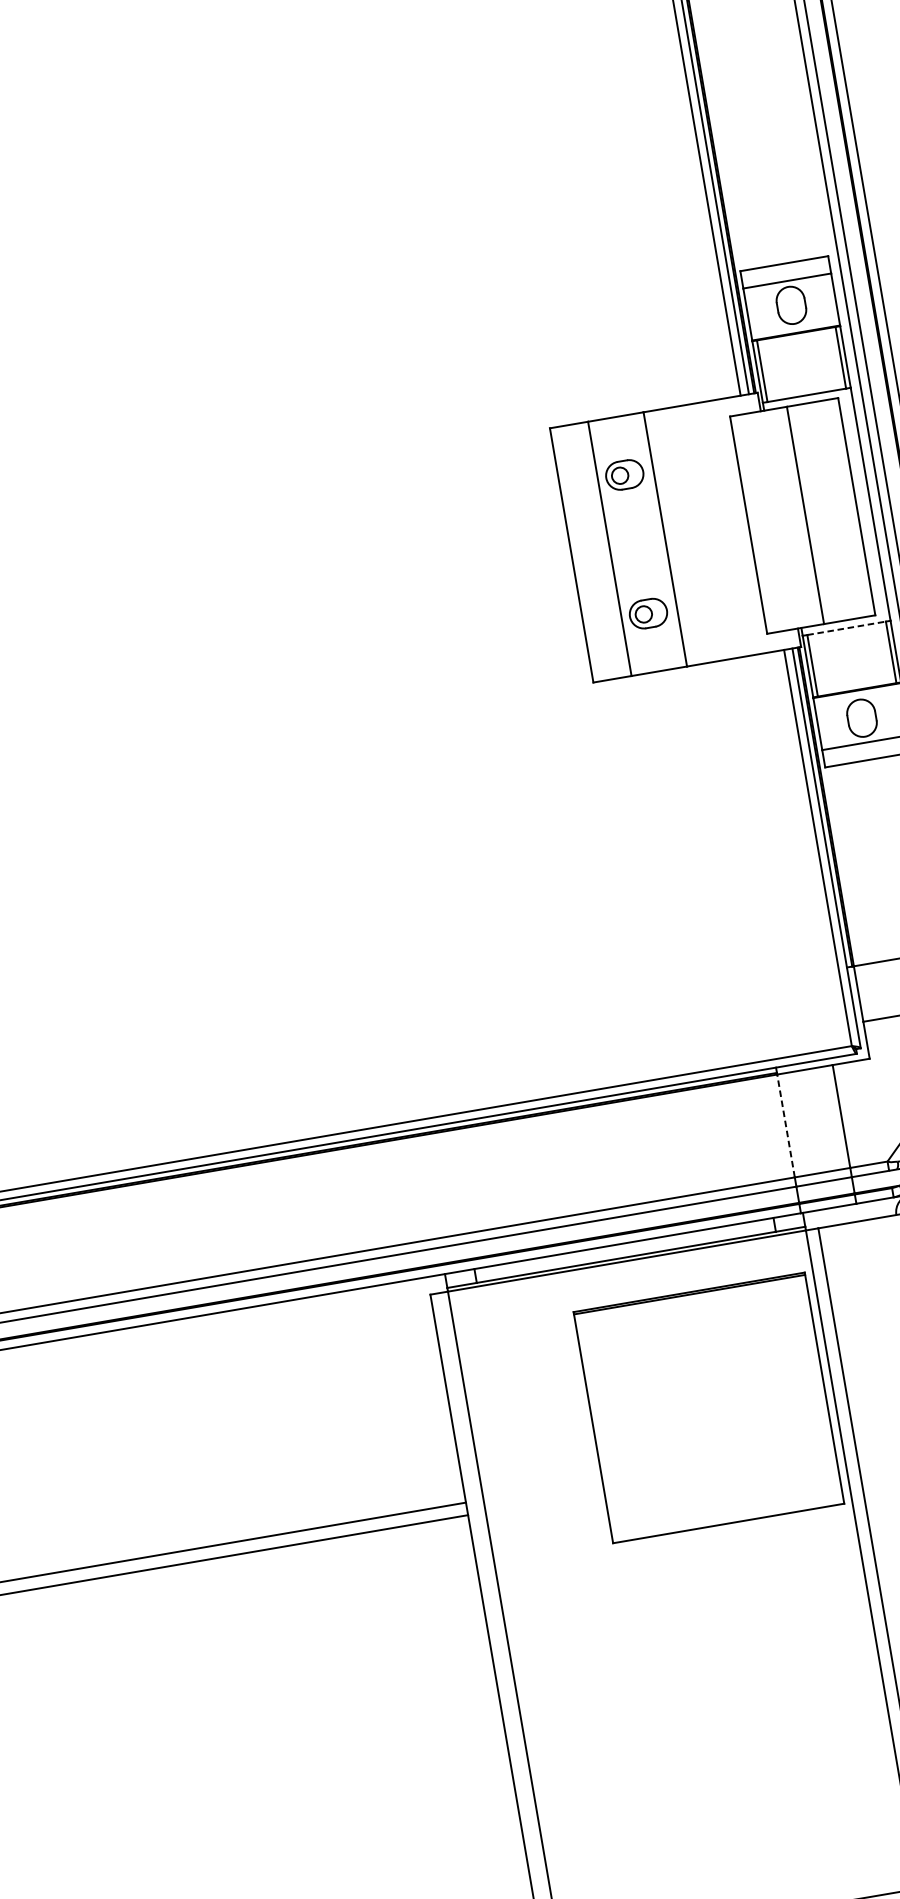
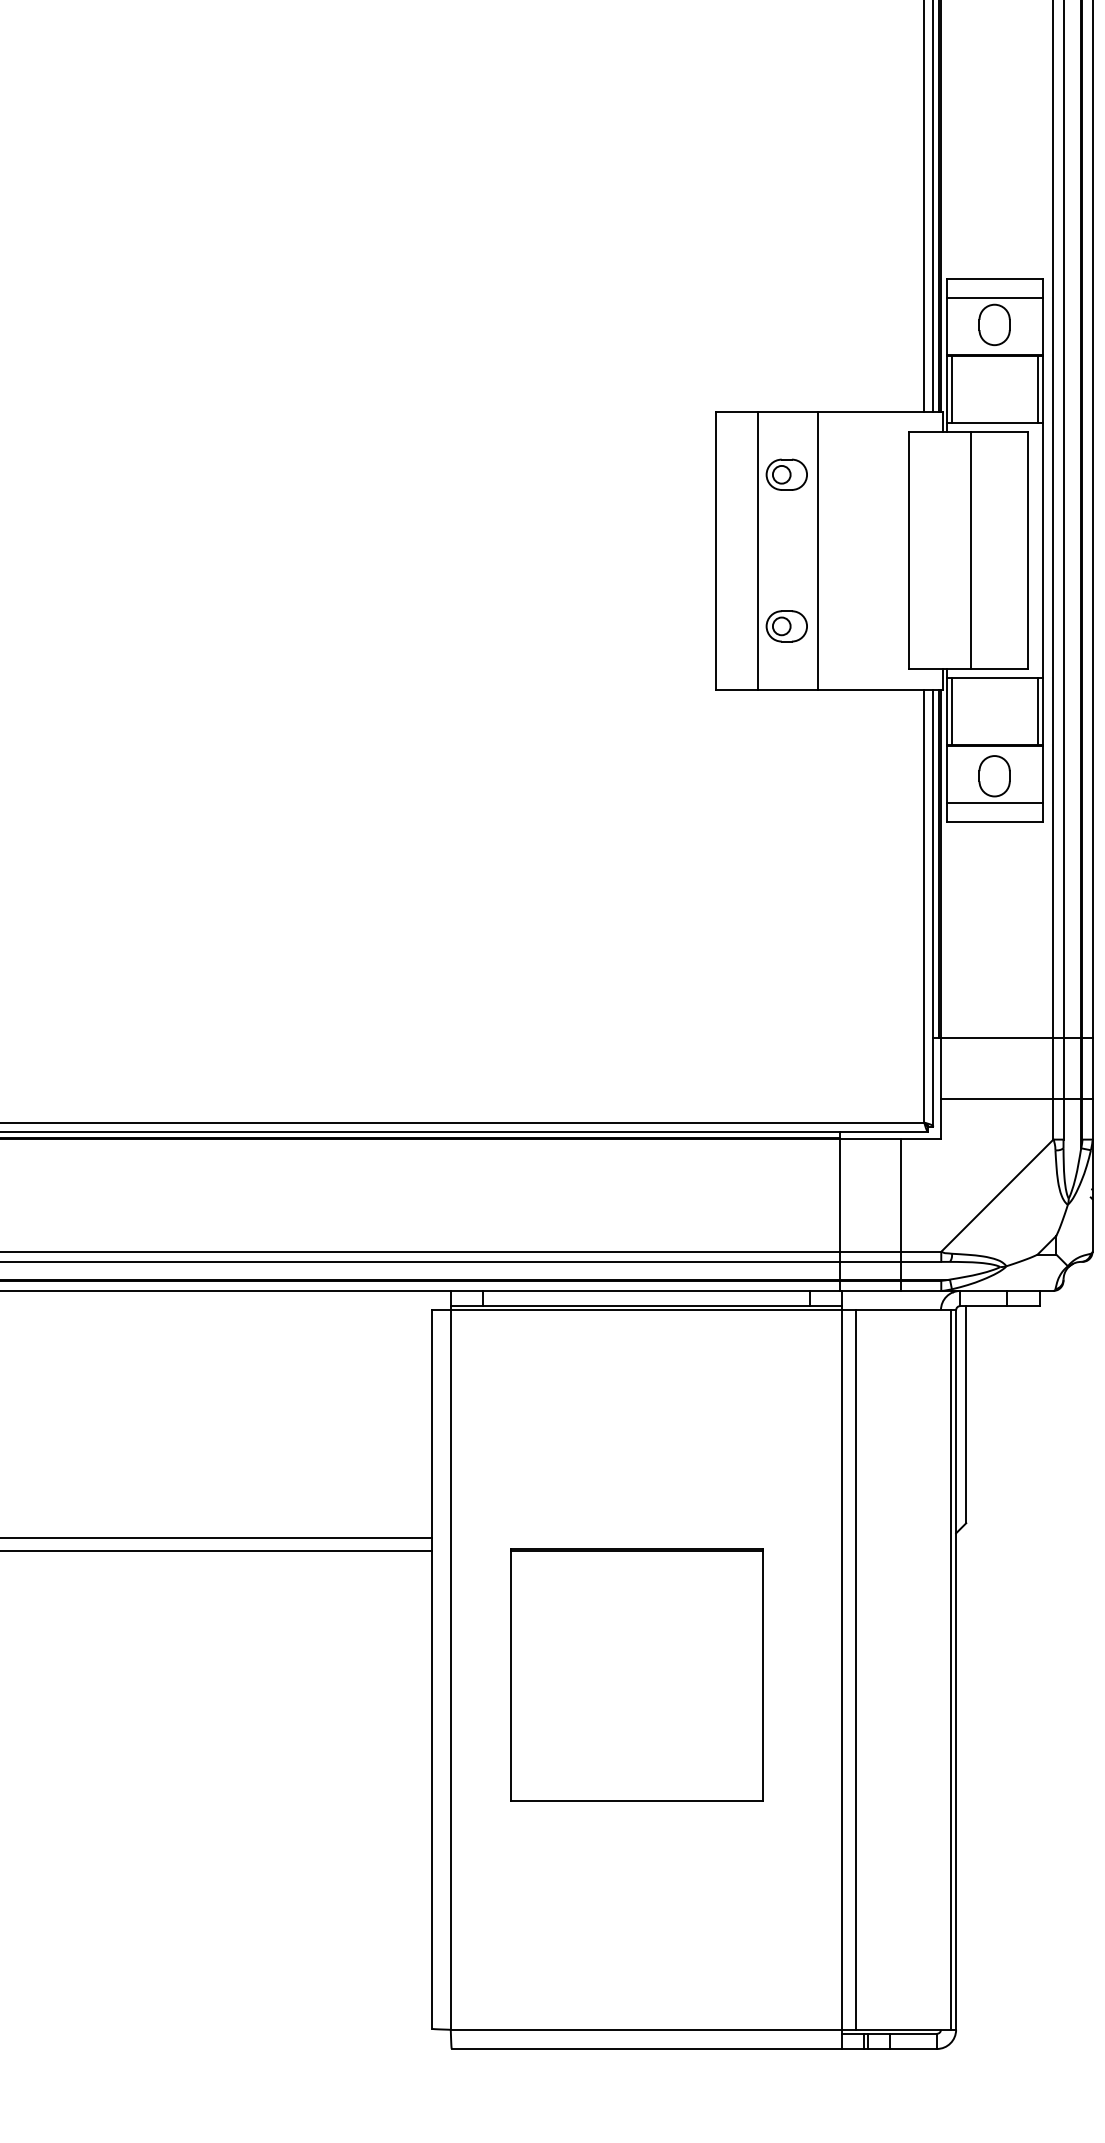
line: (846, 627) -> (994, 677), dashed -> solid
line: (785, 1125) -> (839, 1195), dashed -> solid
part: (708, 1407) -> (636, 1674), moved

